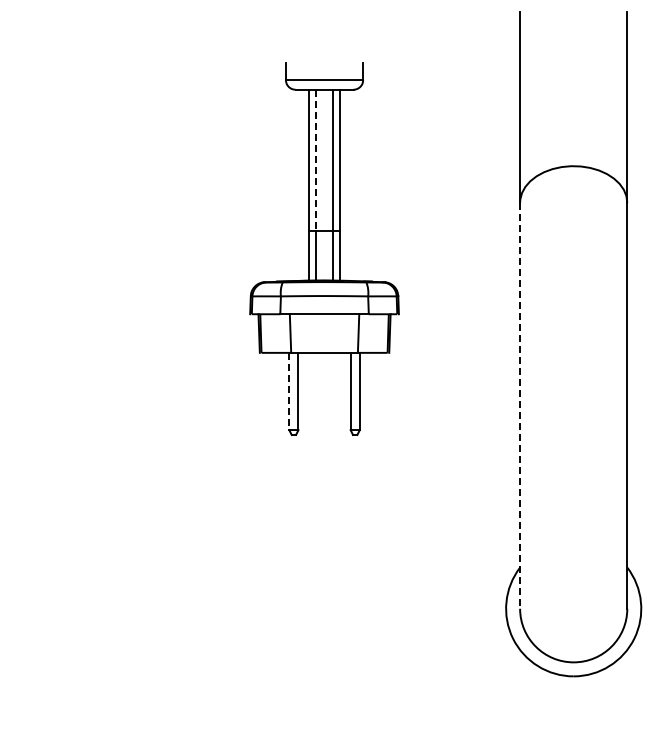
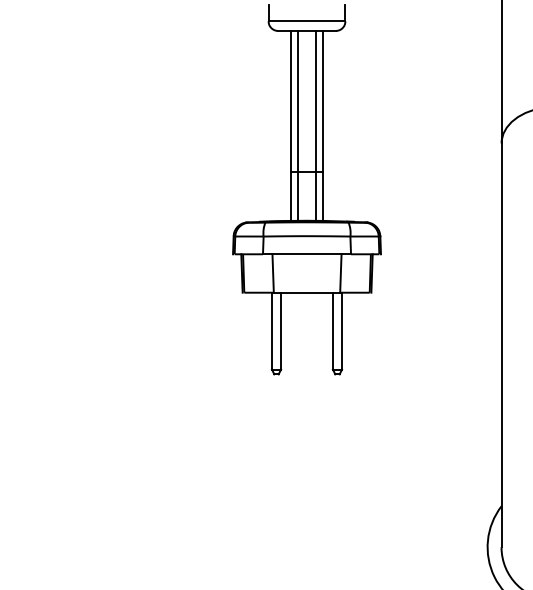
line: (315, 160) -> (298, 101), dashed -> solid
line: (289, 391) -> (272, 331), dashed -> solid
line: (520, 406) -> (501, 346), dashed -> solid

